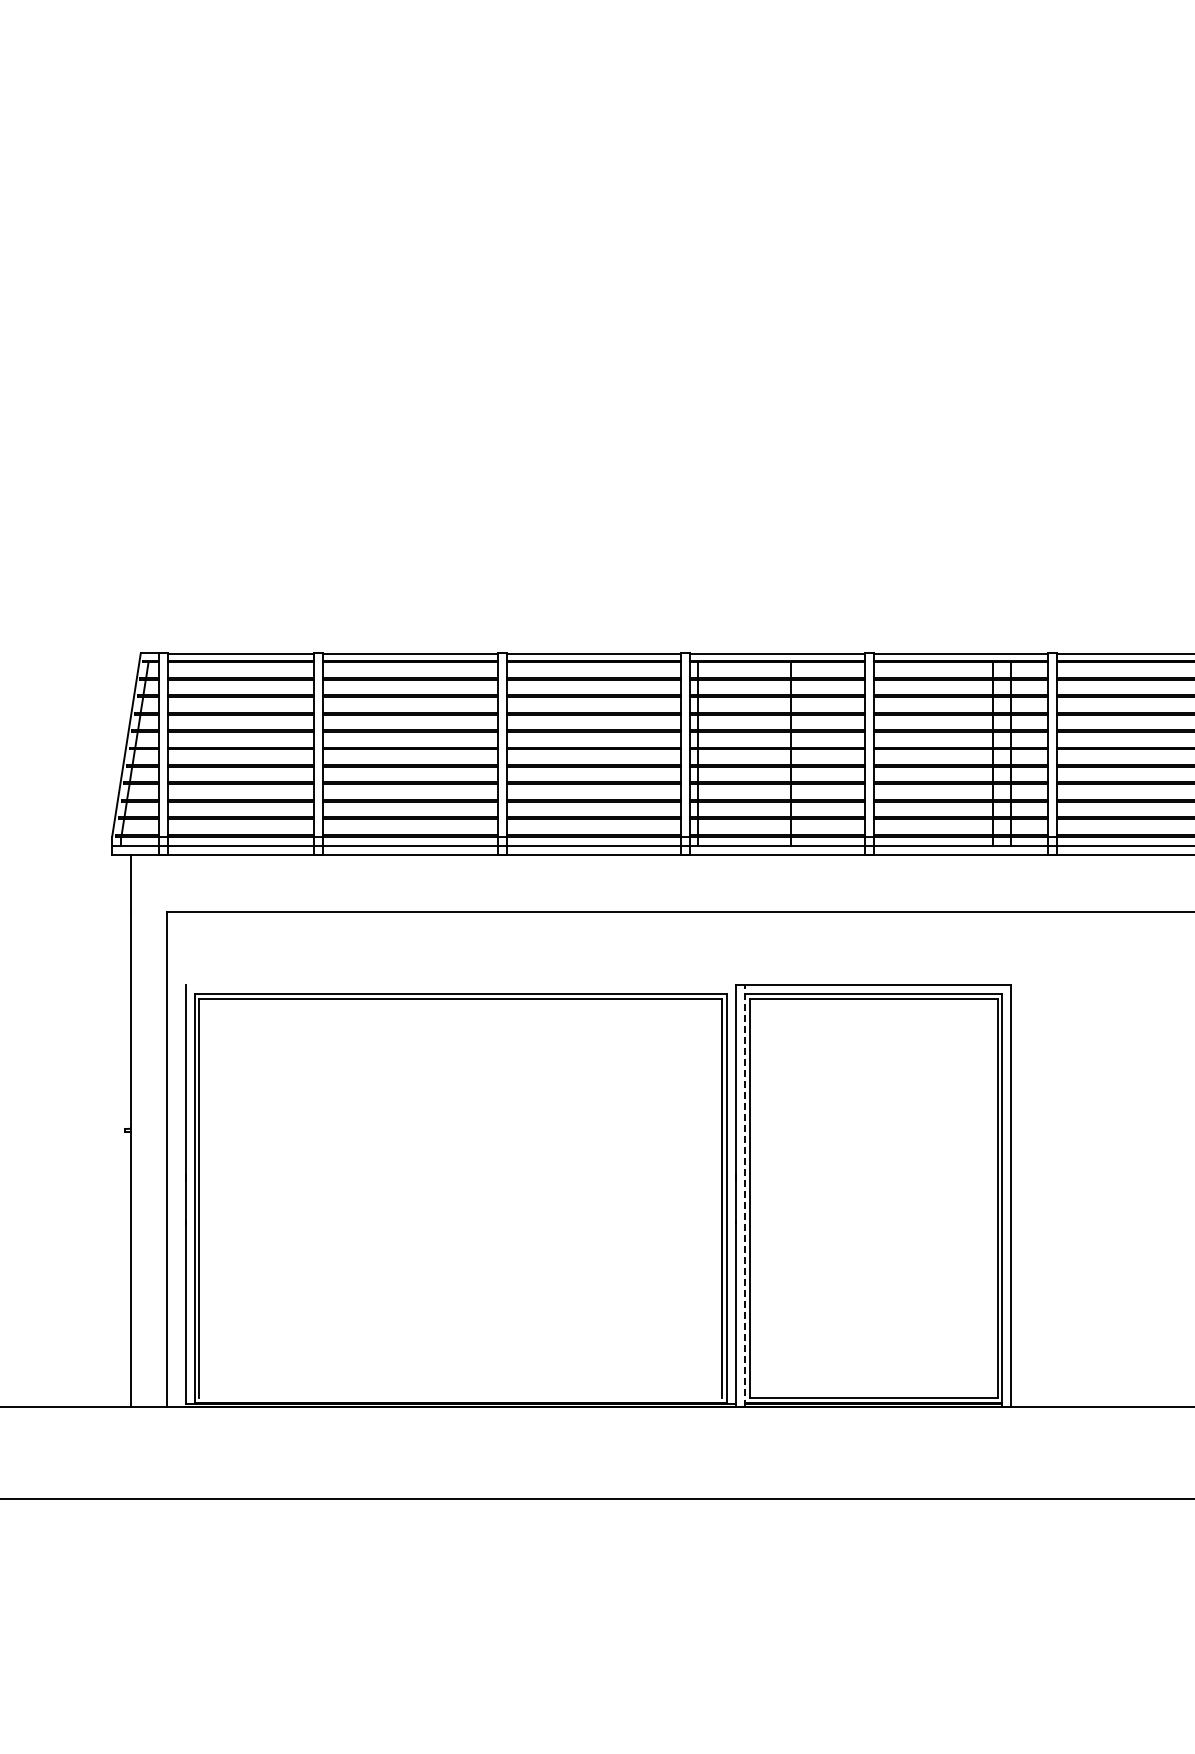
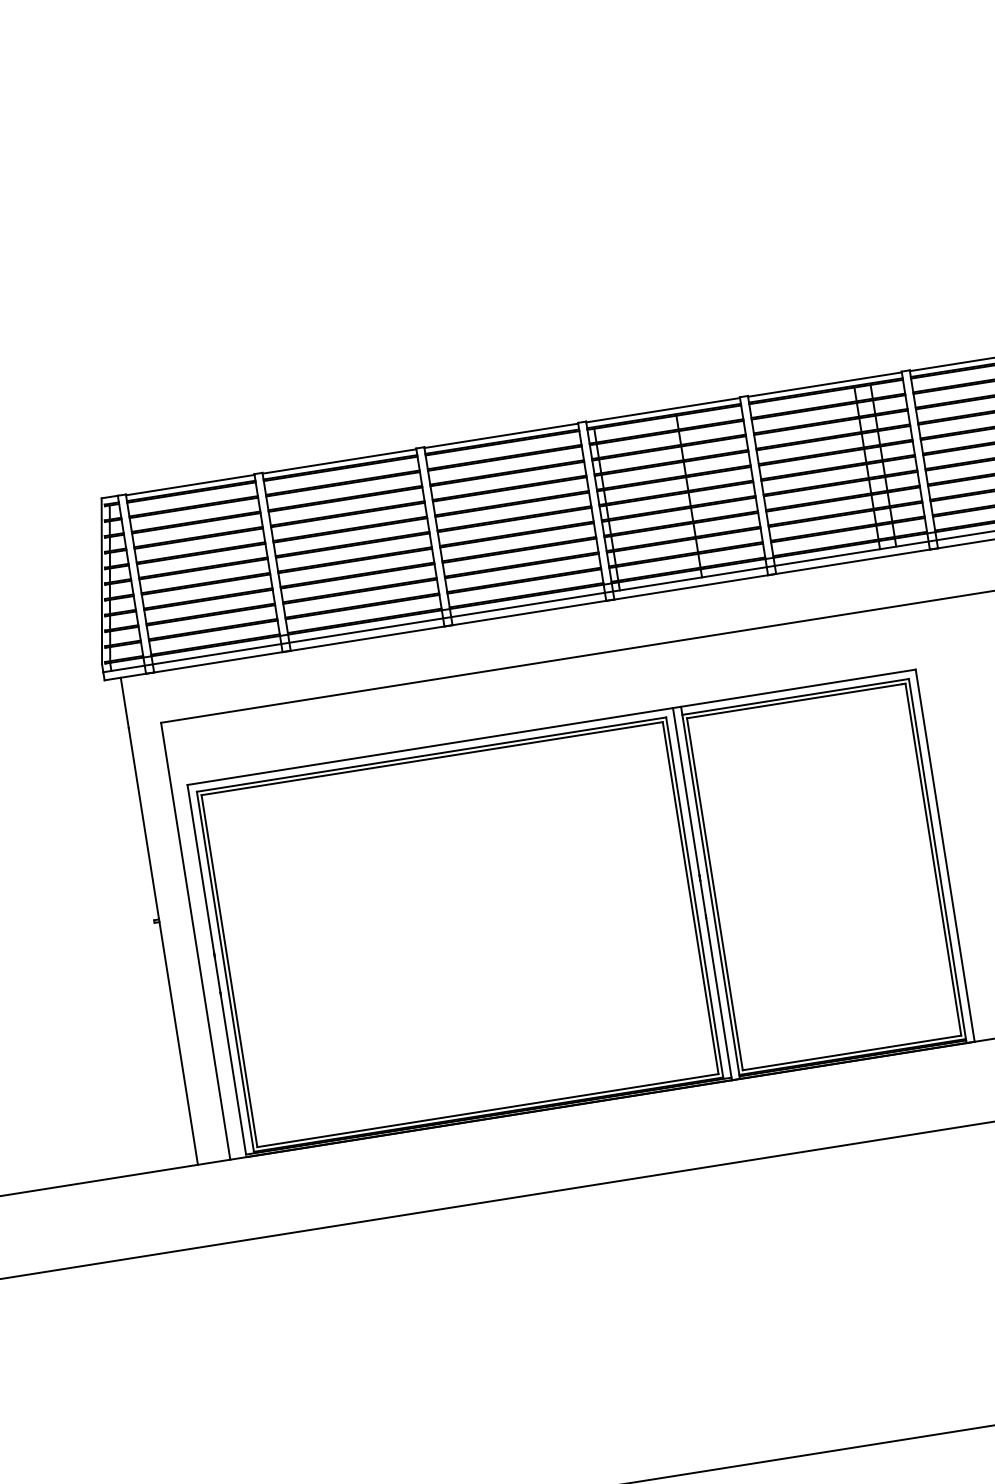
line: (460, 985) -> (430, 746), added
line: (745, 1195) -> (710, 892), dashed -> solid
line: (460, 1397) -> (487, 1110), added

